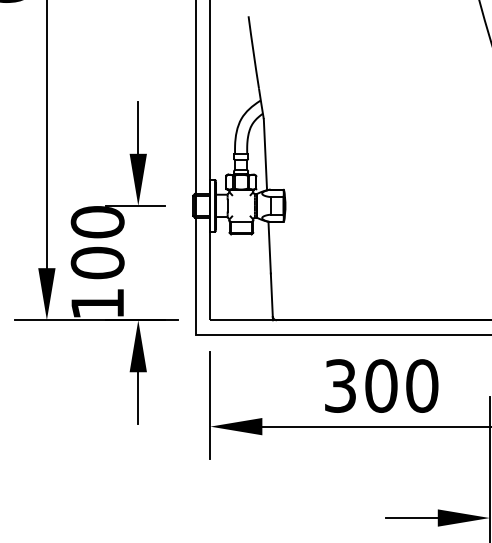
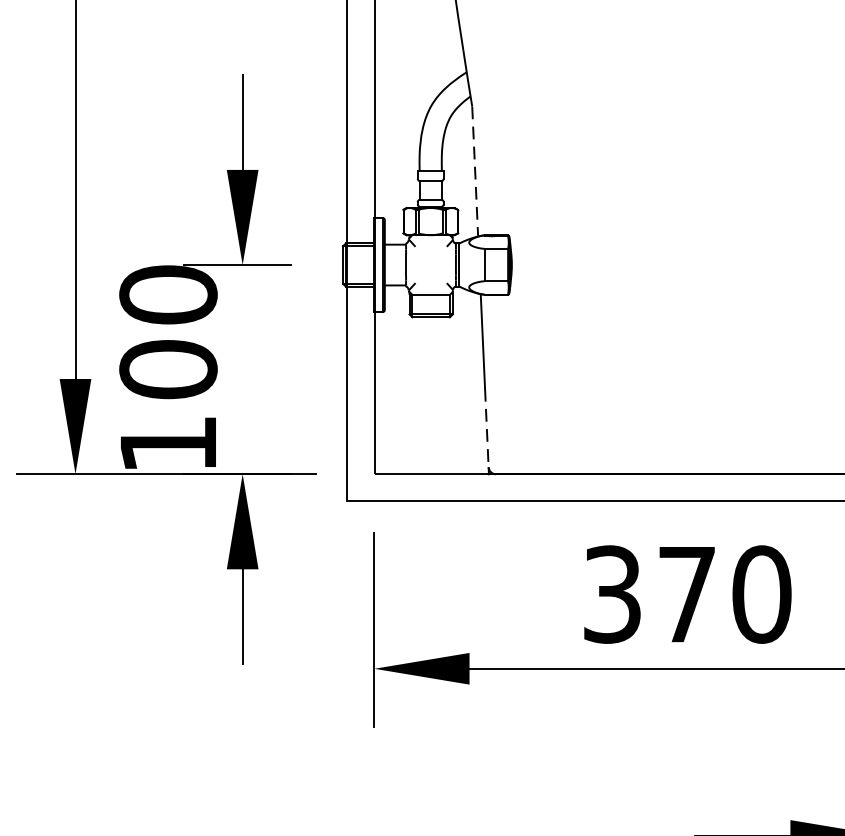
line: (265, 154) -> (475, 171), solid -> dashed
line: (271, 295) -> (486, 428), solid -> dashed
text: (381, 385) -> (687, 593), 300 -> 370

